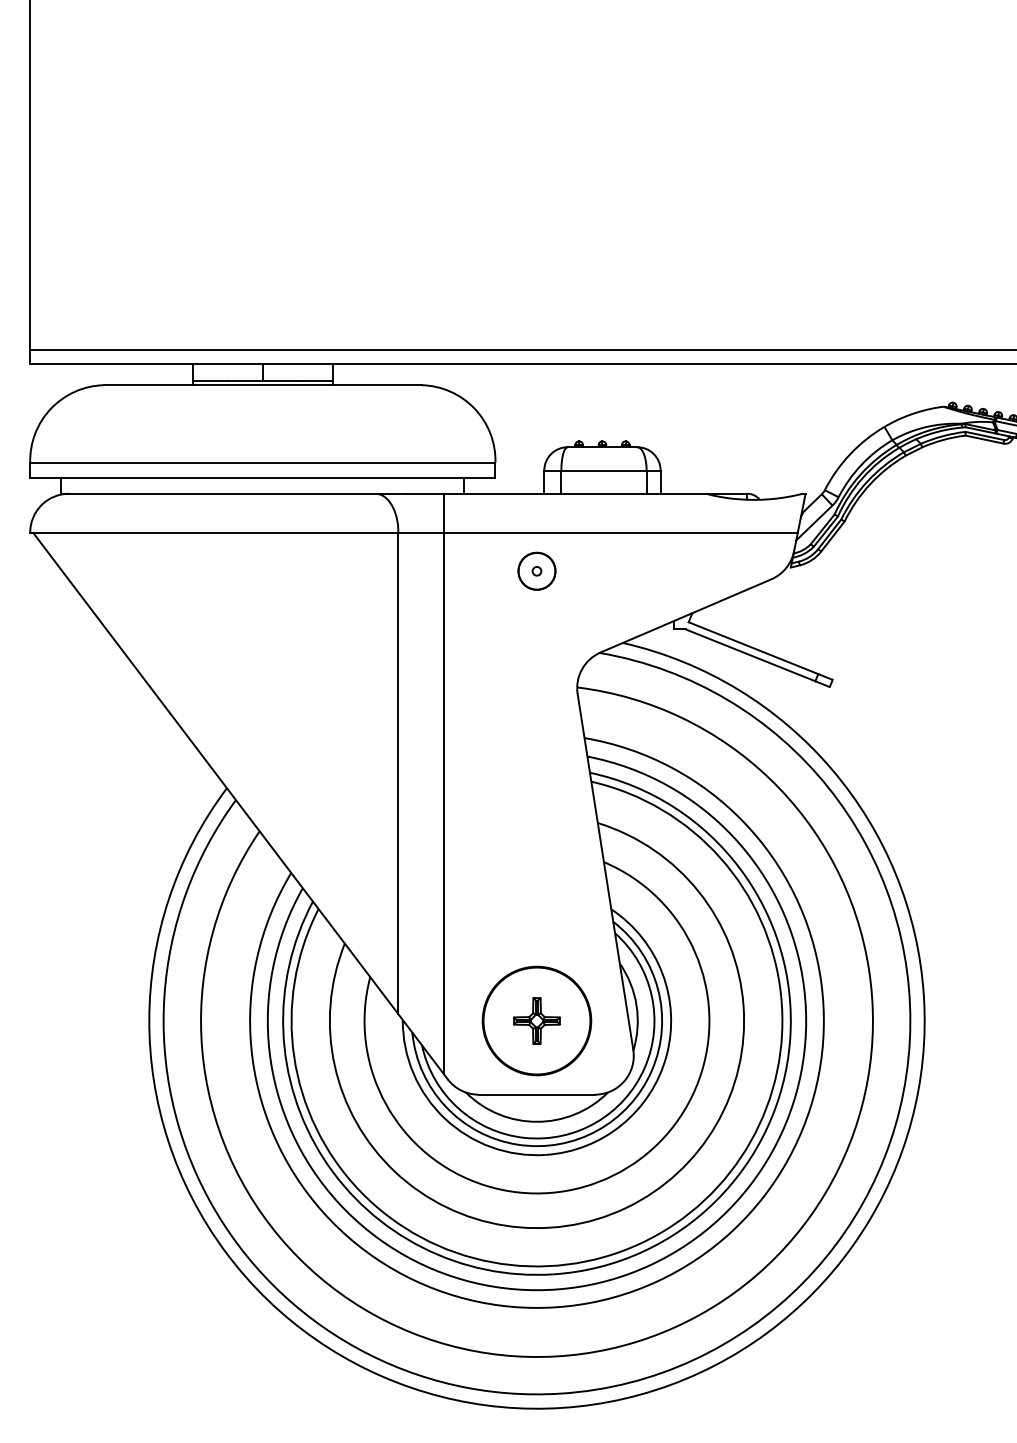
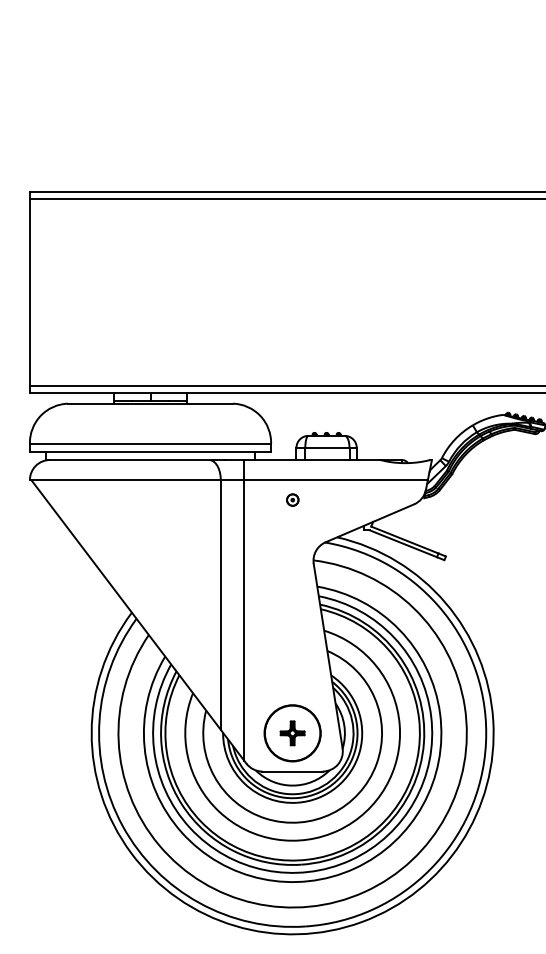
part: (536, 569) -> (292, 499), size x0.6

